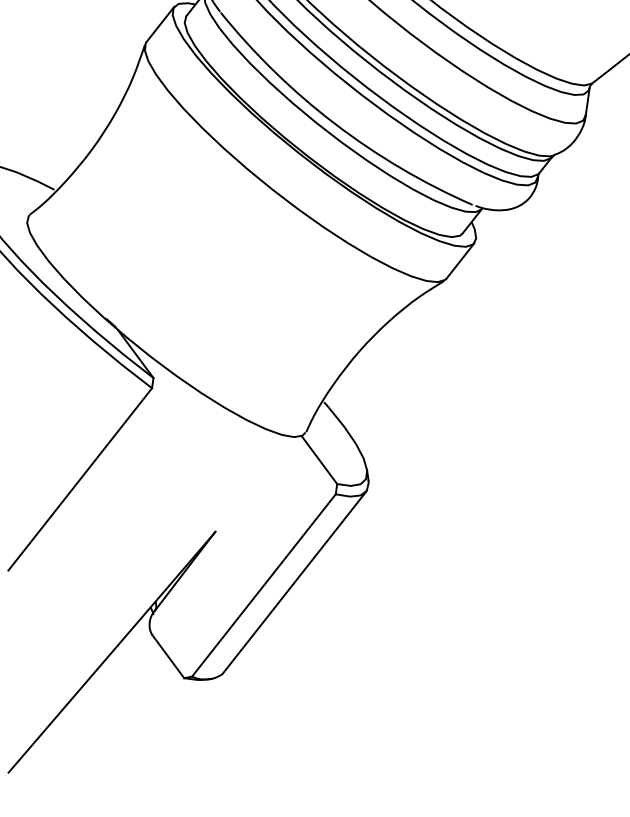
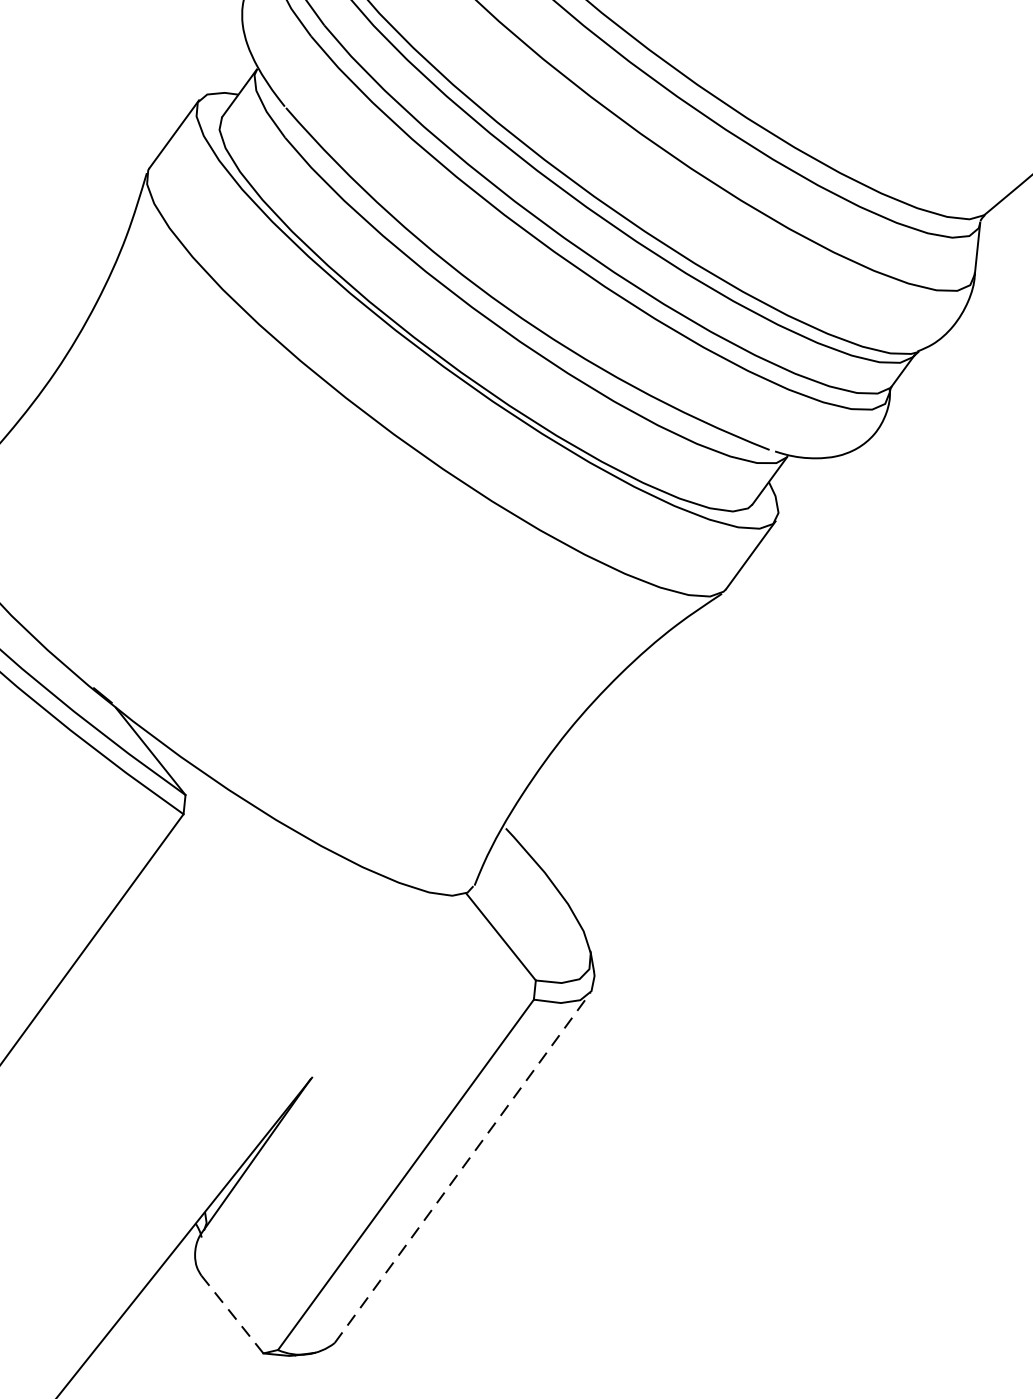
line: (294, 582) -> (462, 1167), solid -> dashed
line: (168, 656) -> (232, 1314), solid -> dashed

